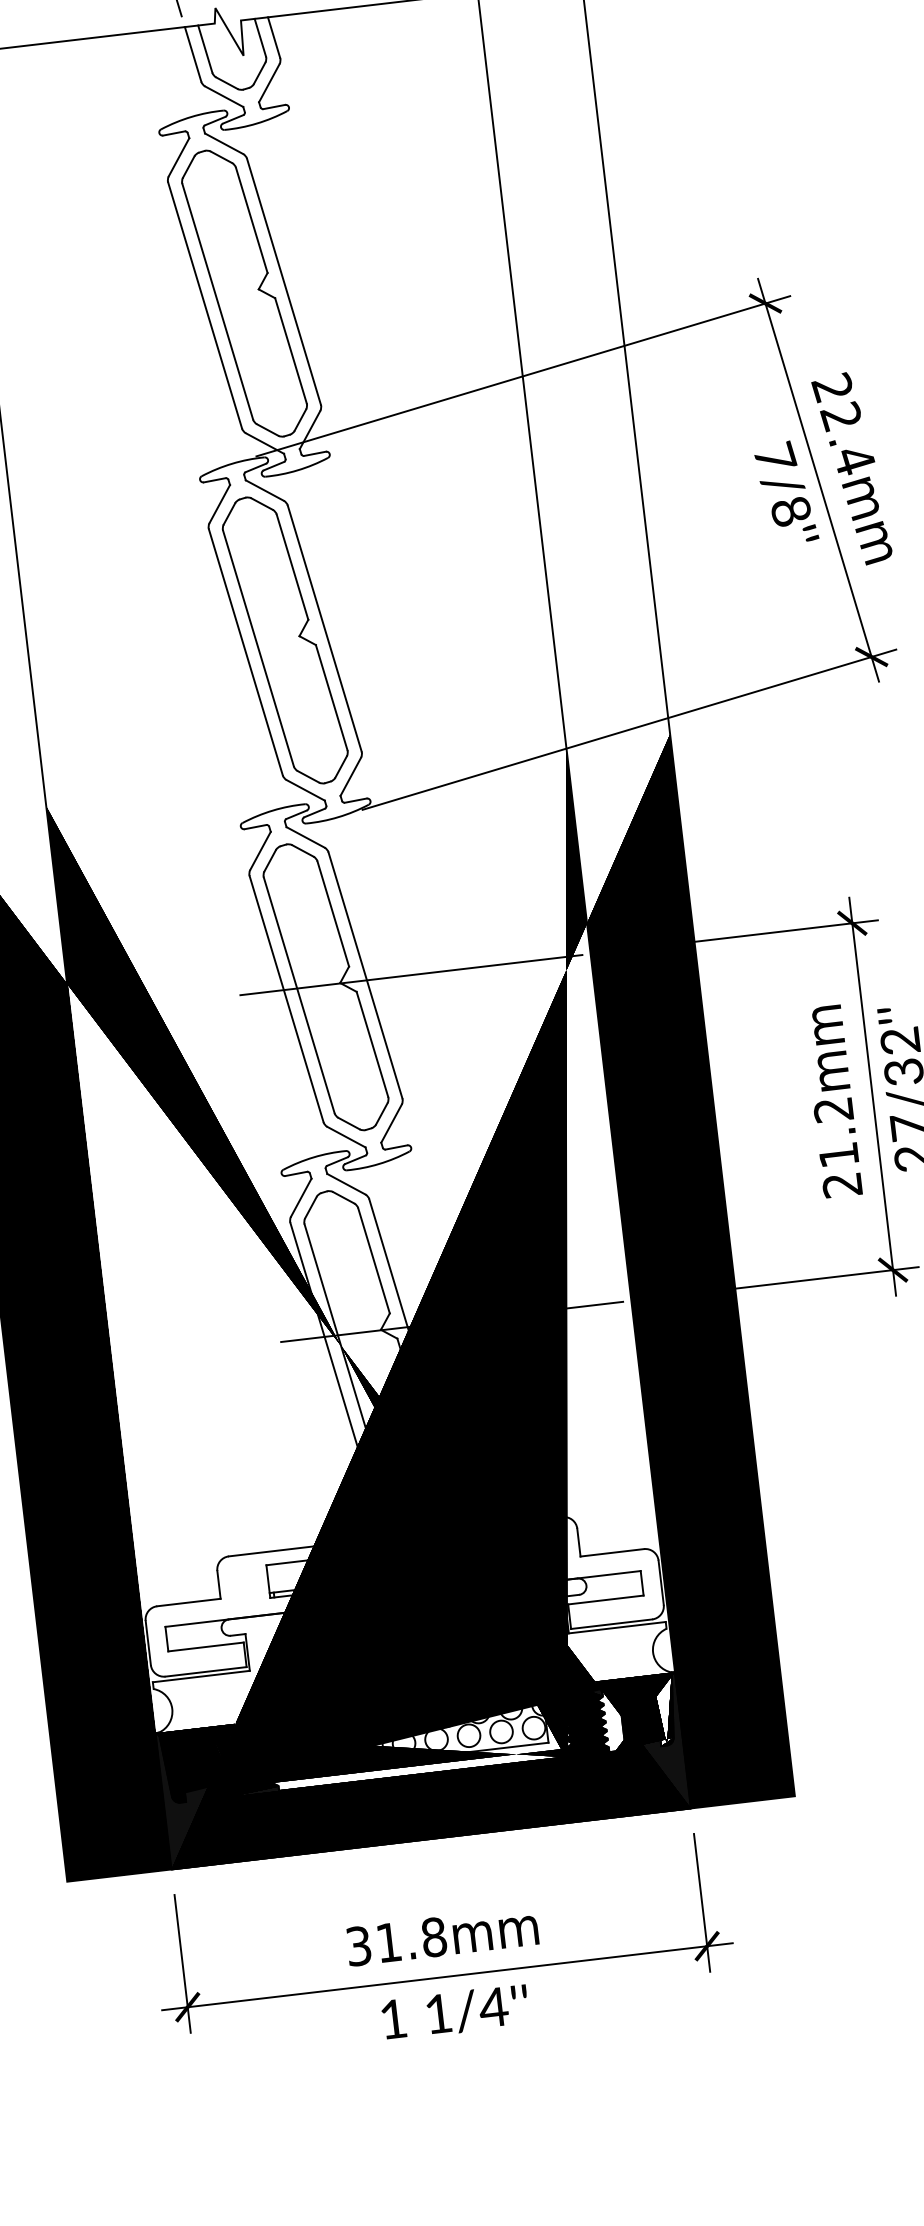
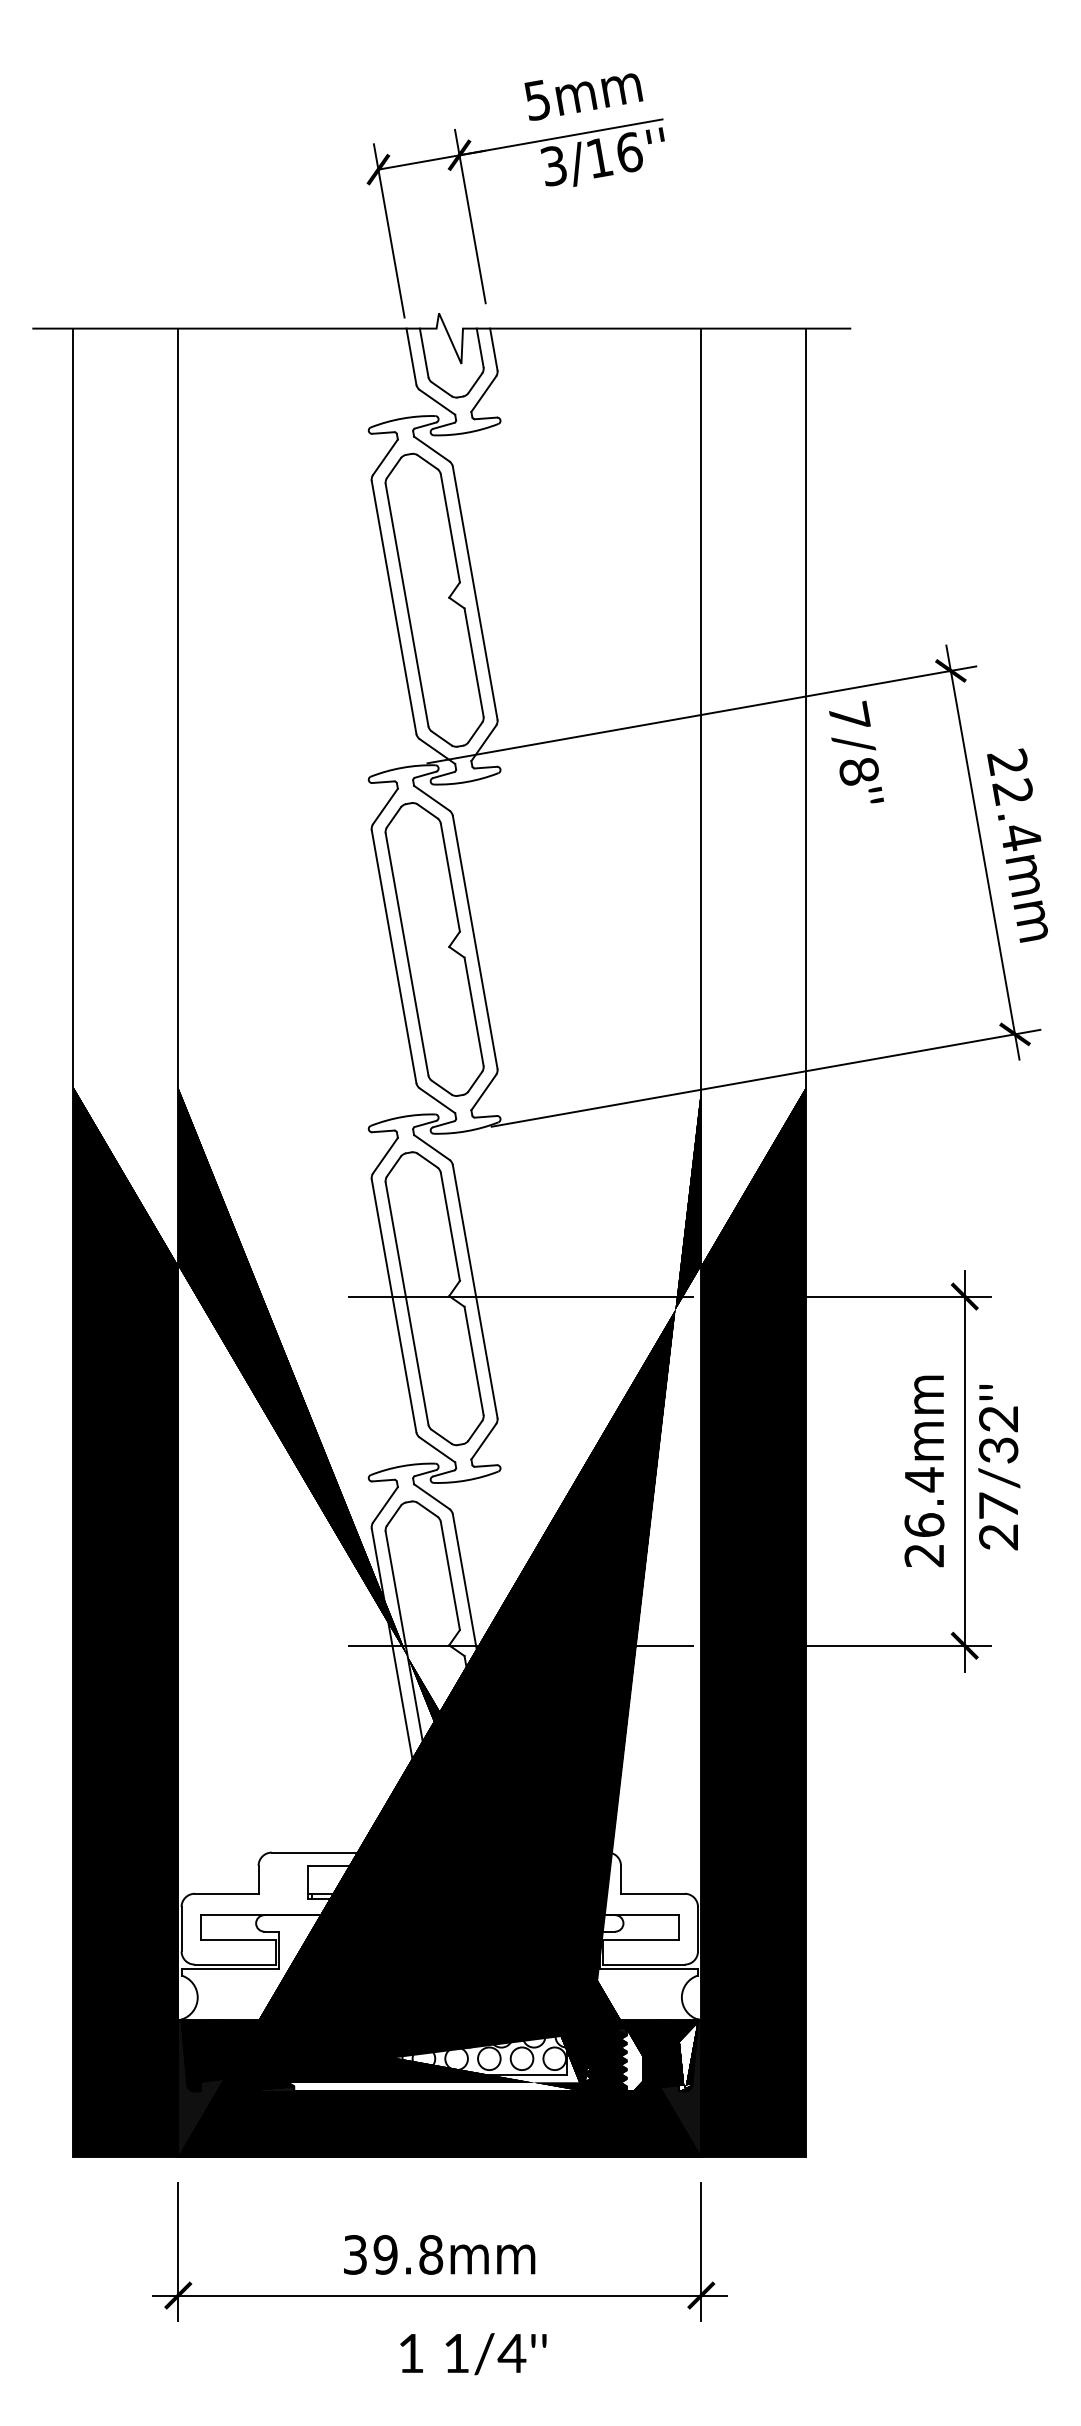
text: (786, 491) -> (856, 751), moved
text: (836, 1131) -> (924, 1501), 21.2mm -> 26.4mm
text: (388, 1942) -> (385, 2254), 31.8mm -> 39.8mm
text: (455, 2012) -> (473, 2354), moved

